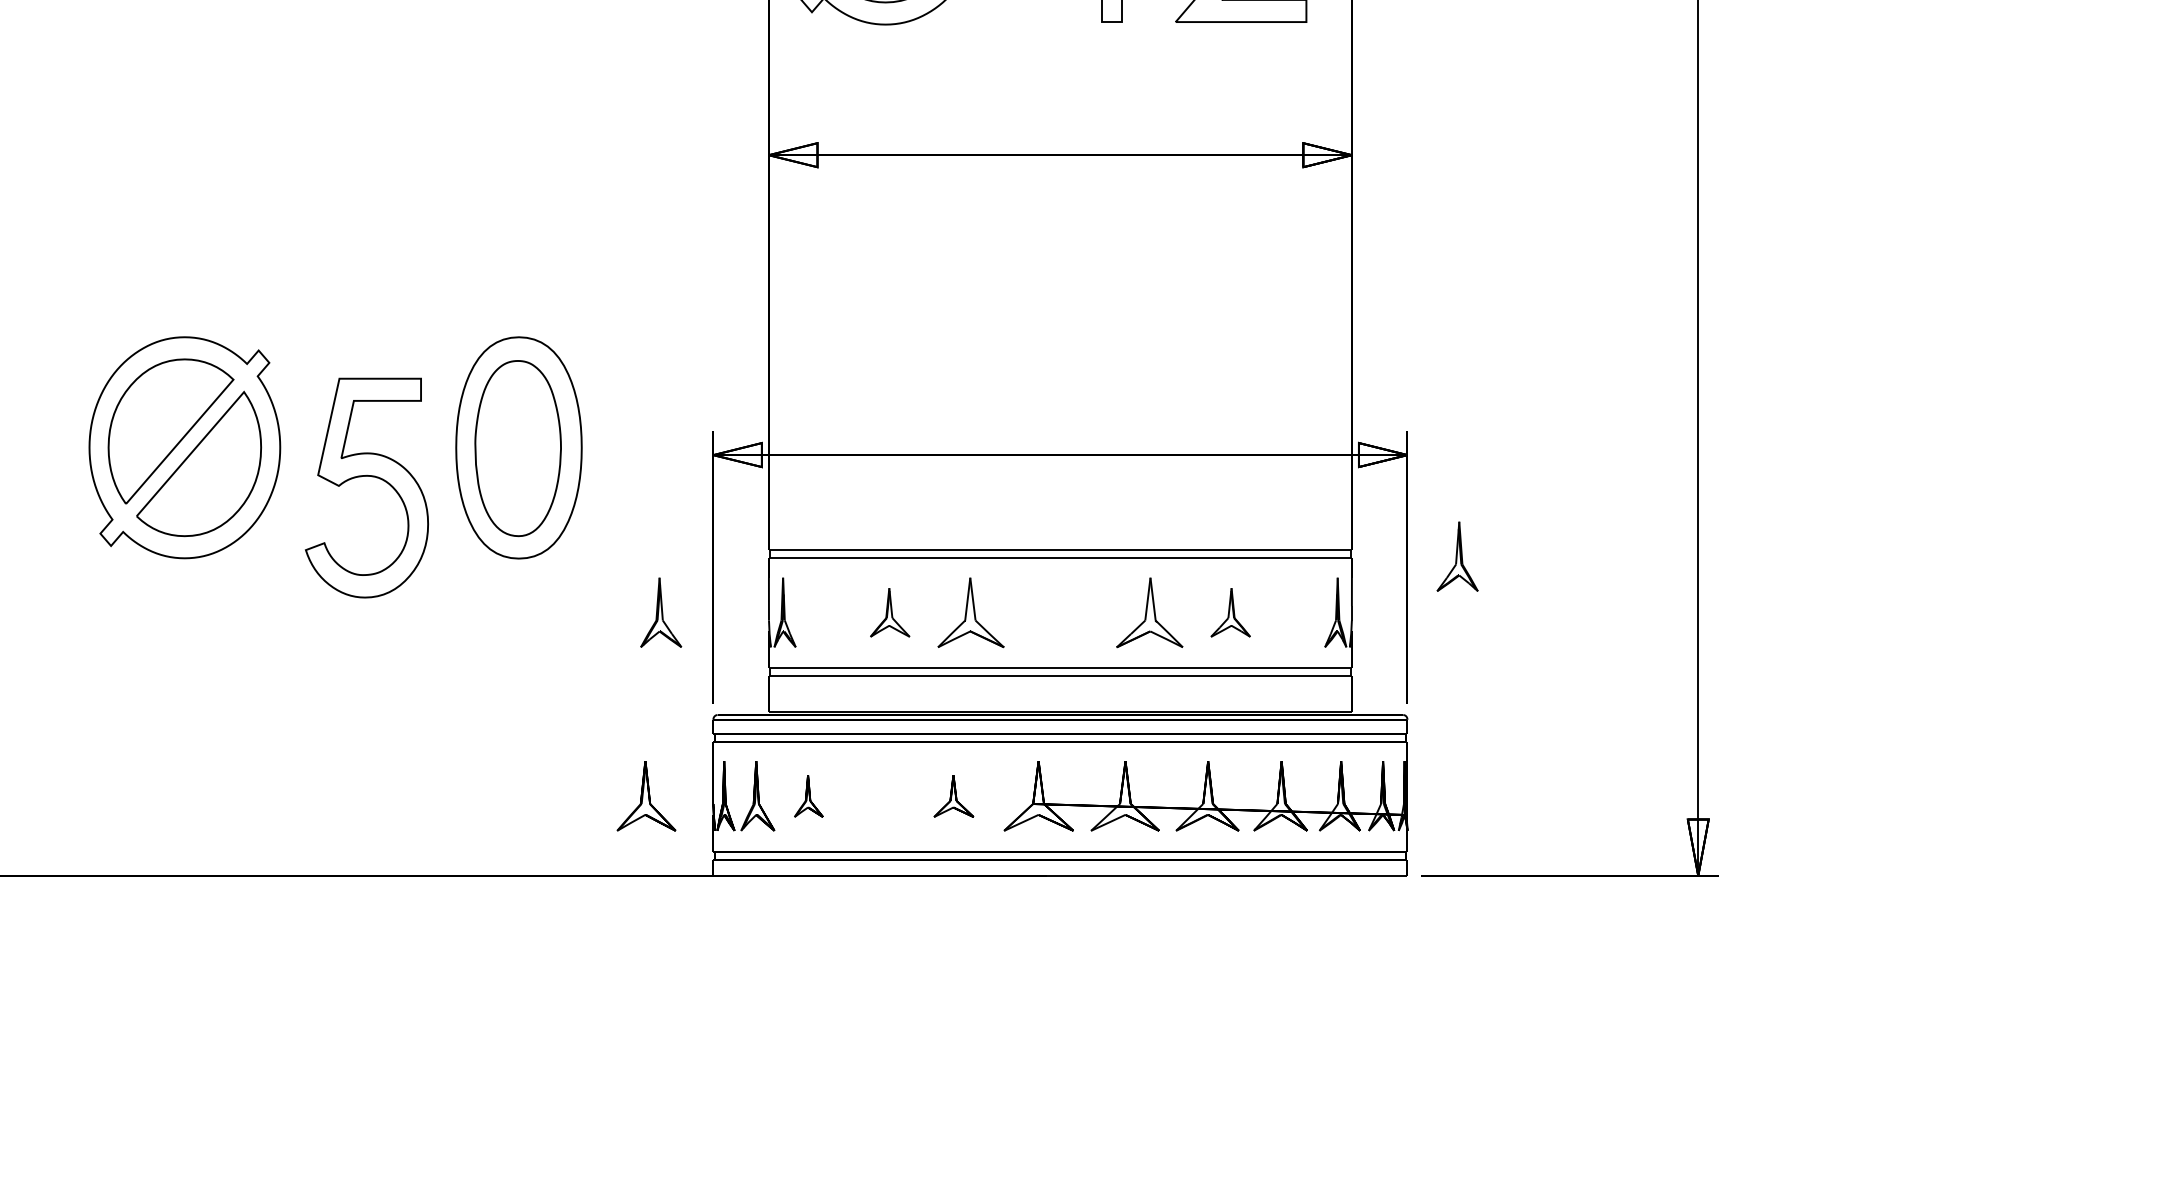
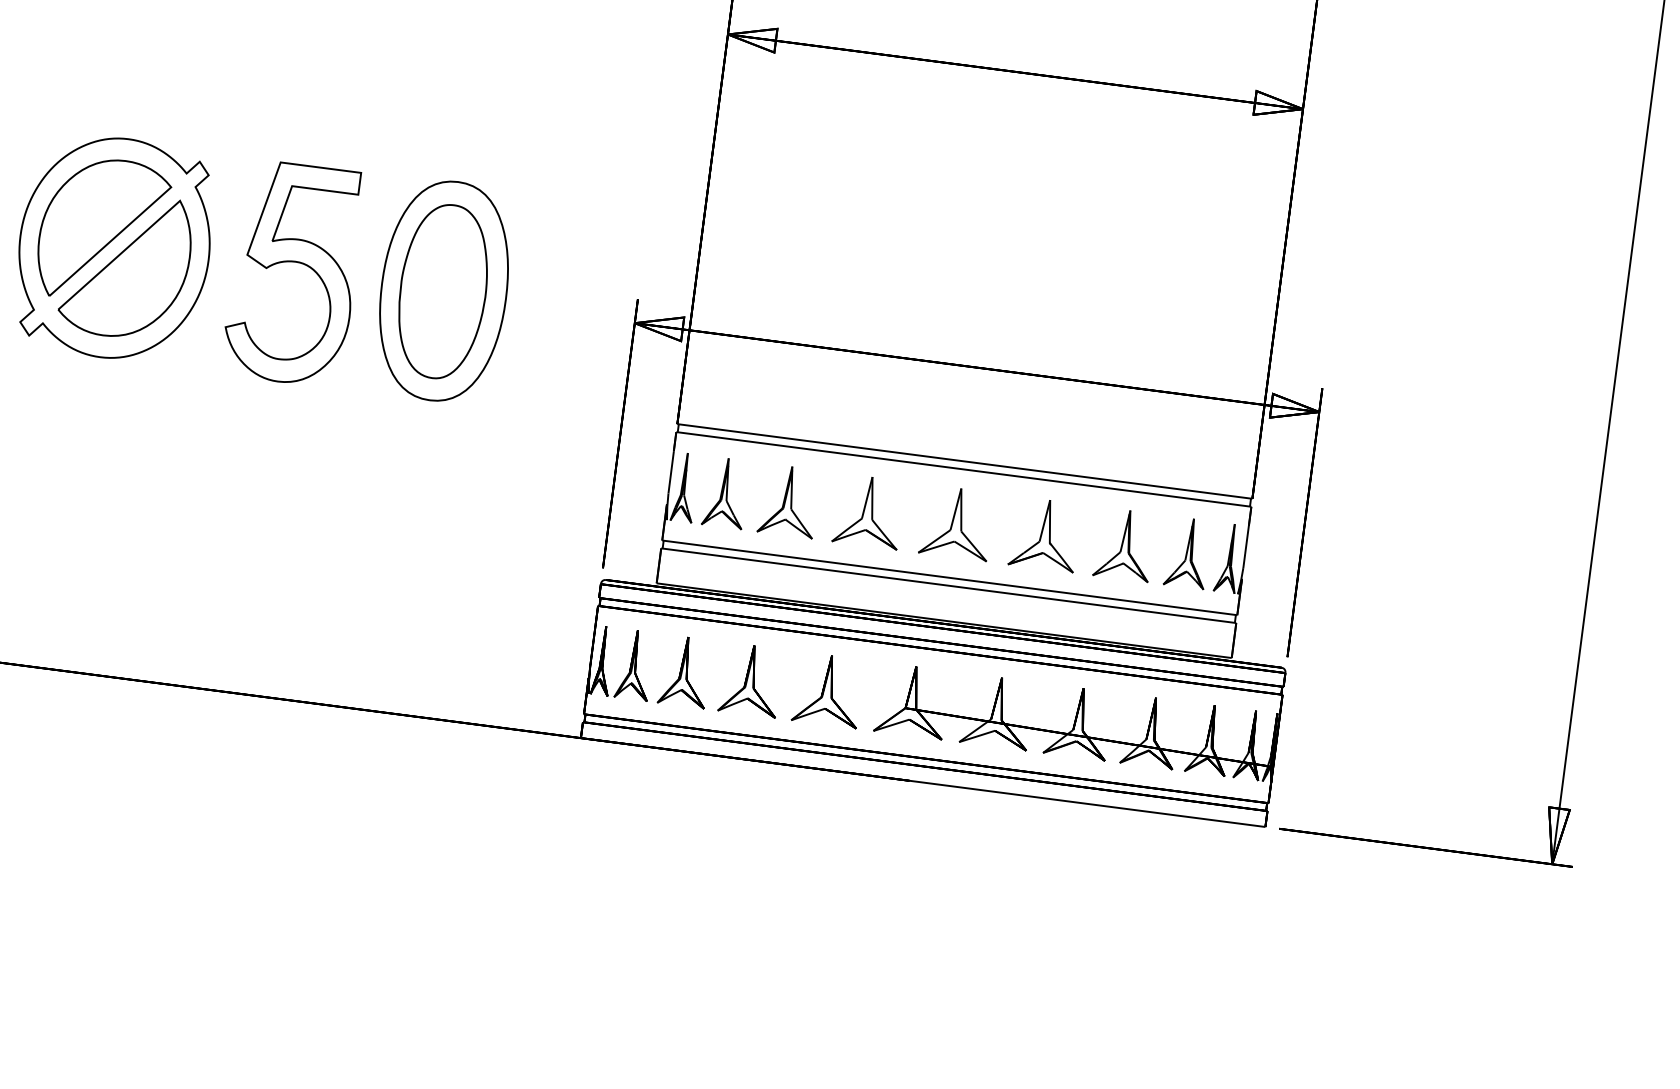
part: (366, 476) -> (294, 262), moved
part: (1457, 556) -> (1187, 552), moved
part: (661, 612) -> (726, 492), moved
part: (889, 612) -> (788, 500), size x1.43
part: (1060, 612) -> (956, 522), added
part: (1230, 612) -> (1124, 544), size x1.43
part: (646, 796) -> (750, 680), moved
part: (808, 796) -> (684, 672), size x1.67
part: (953, 796) -> (827, 690), size x1.67

